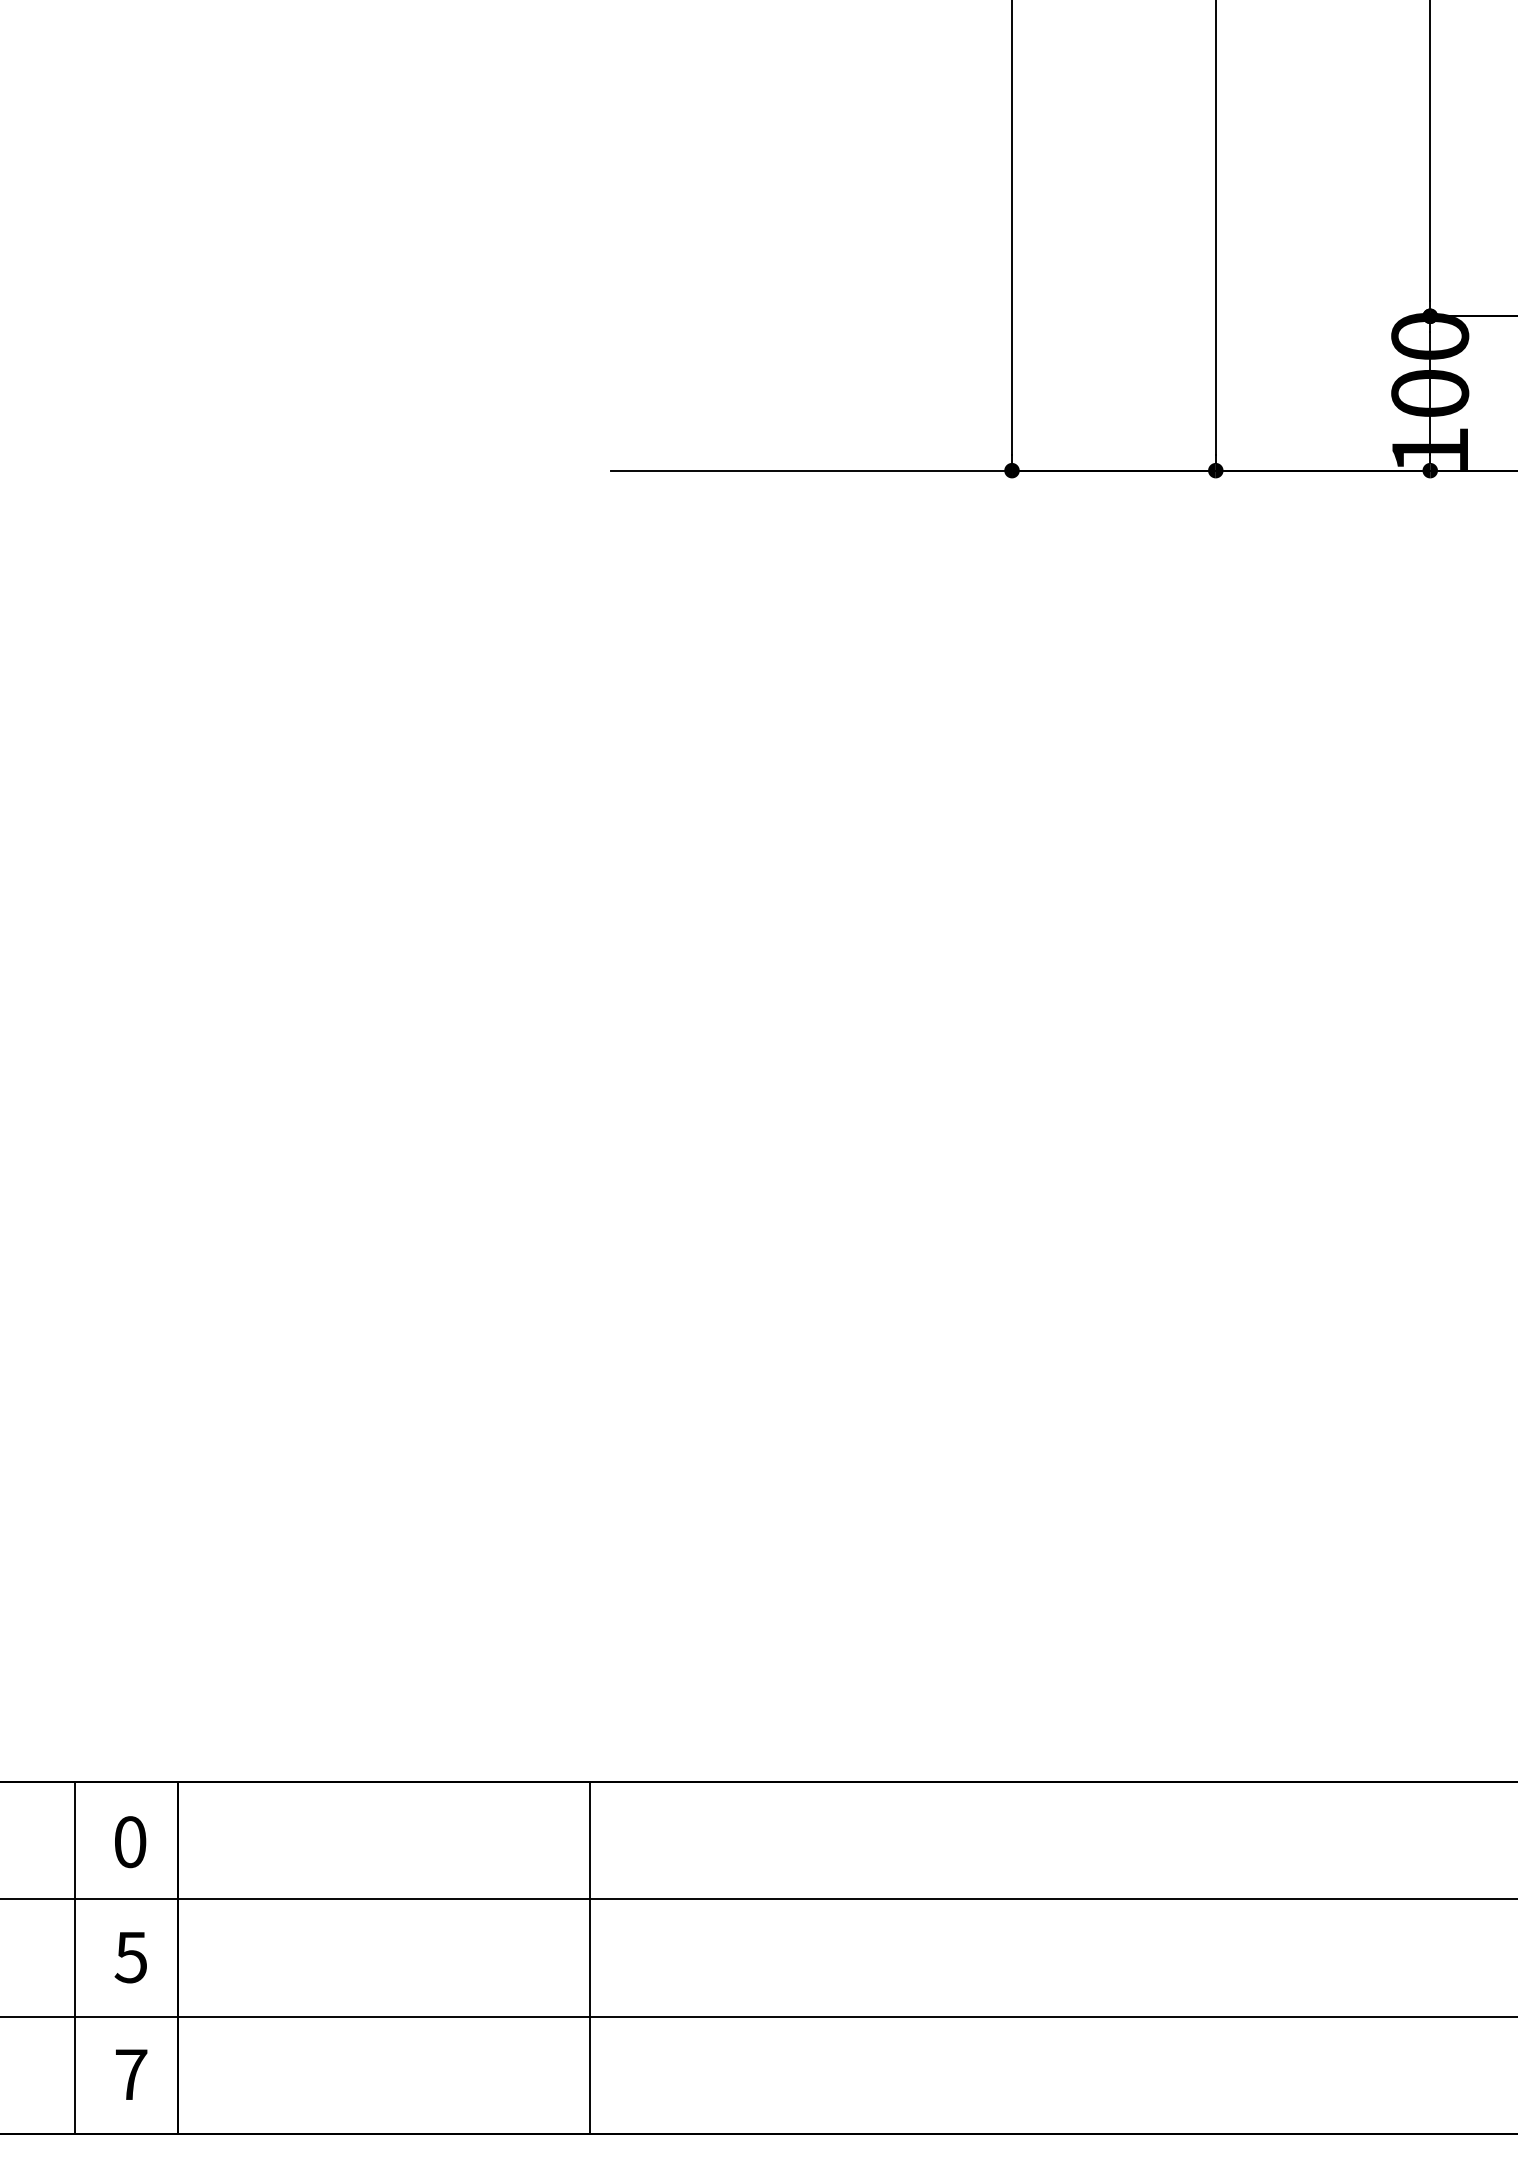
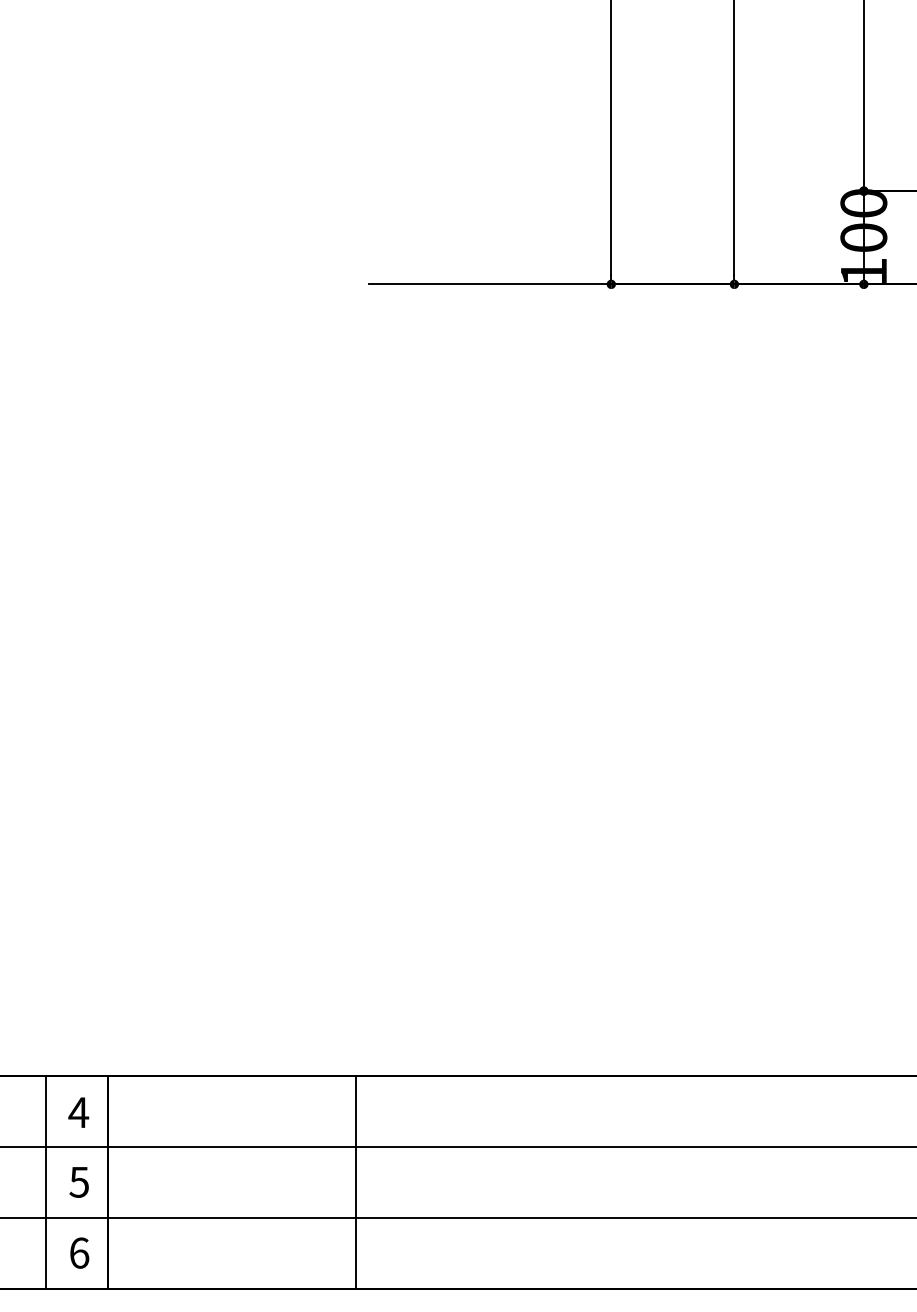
text: (129, 1841) -> (78, 1112), 0 -> 4
text: (131, 2073) -> (79, 1252), 7 -> 6

